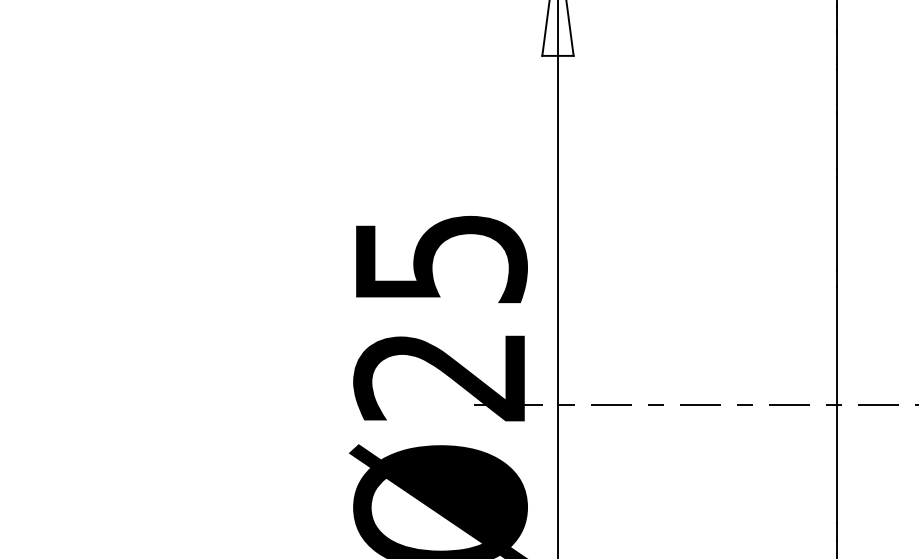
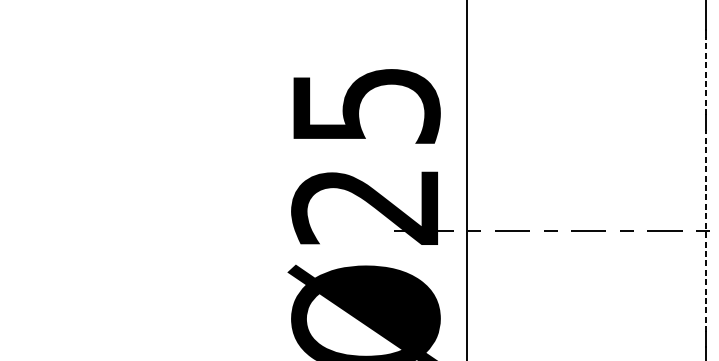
line: (837, 224) -> (705, 76), solid -> dashed
line: (837, 405) -> (705, 231), solid -> dashed

